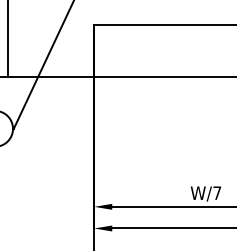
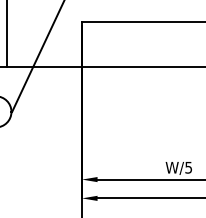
text: (217, 193) -> (188, 168), W/7 -> W/5

